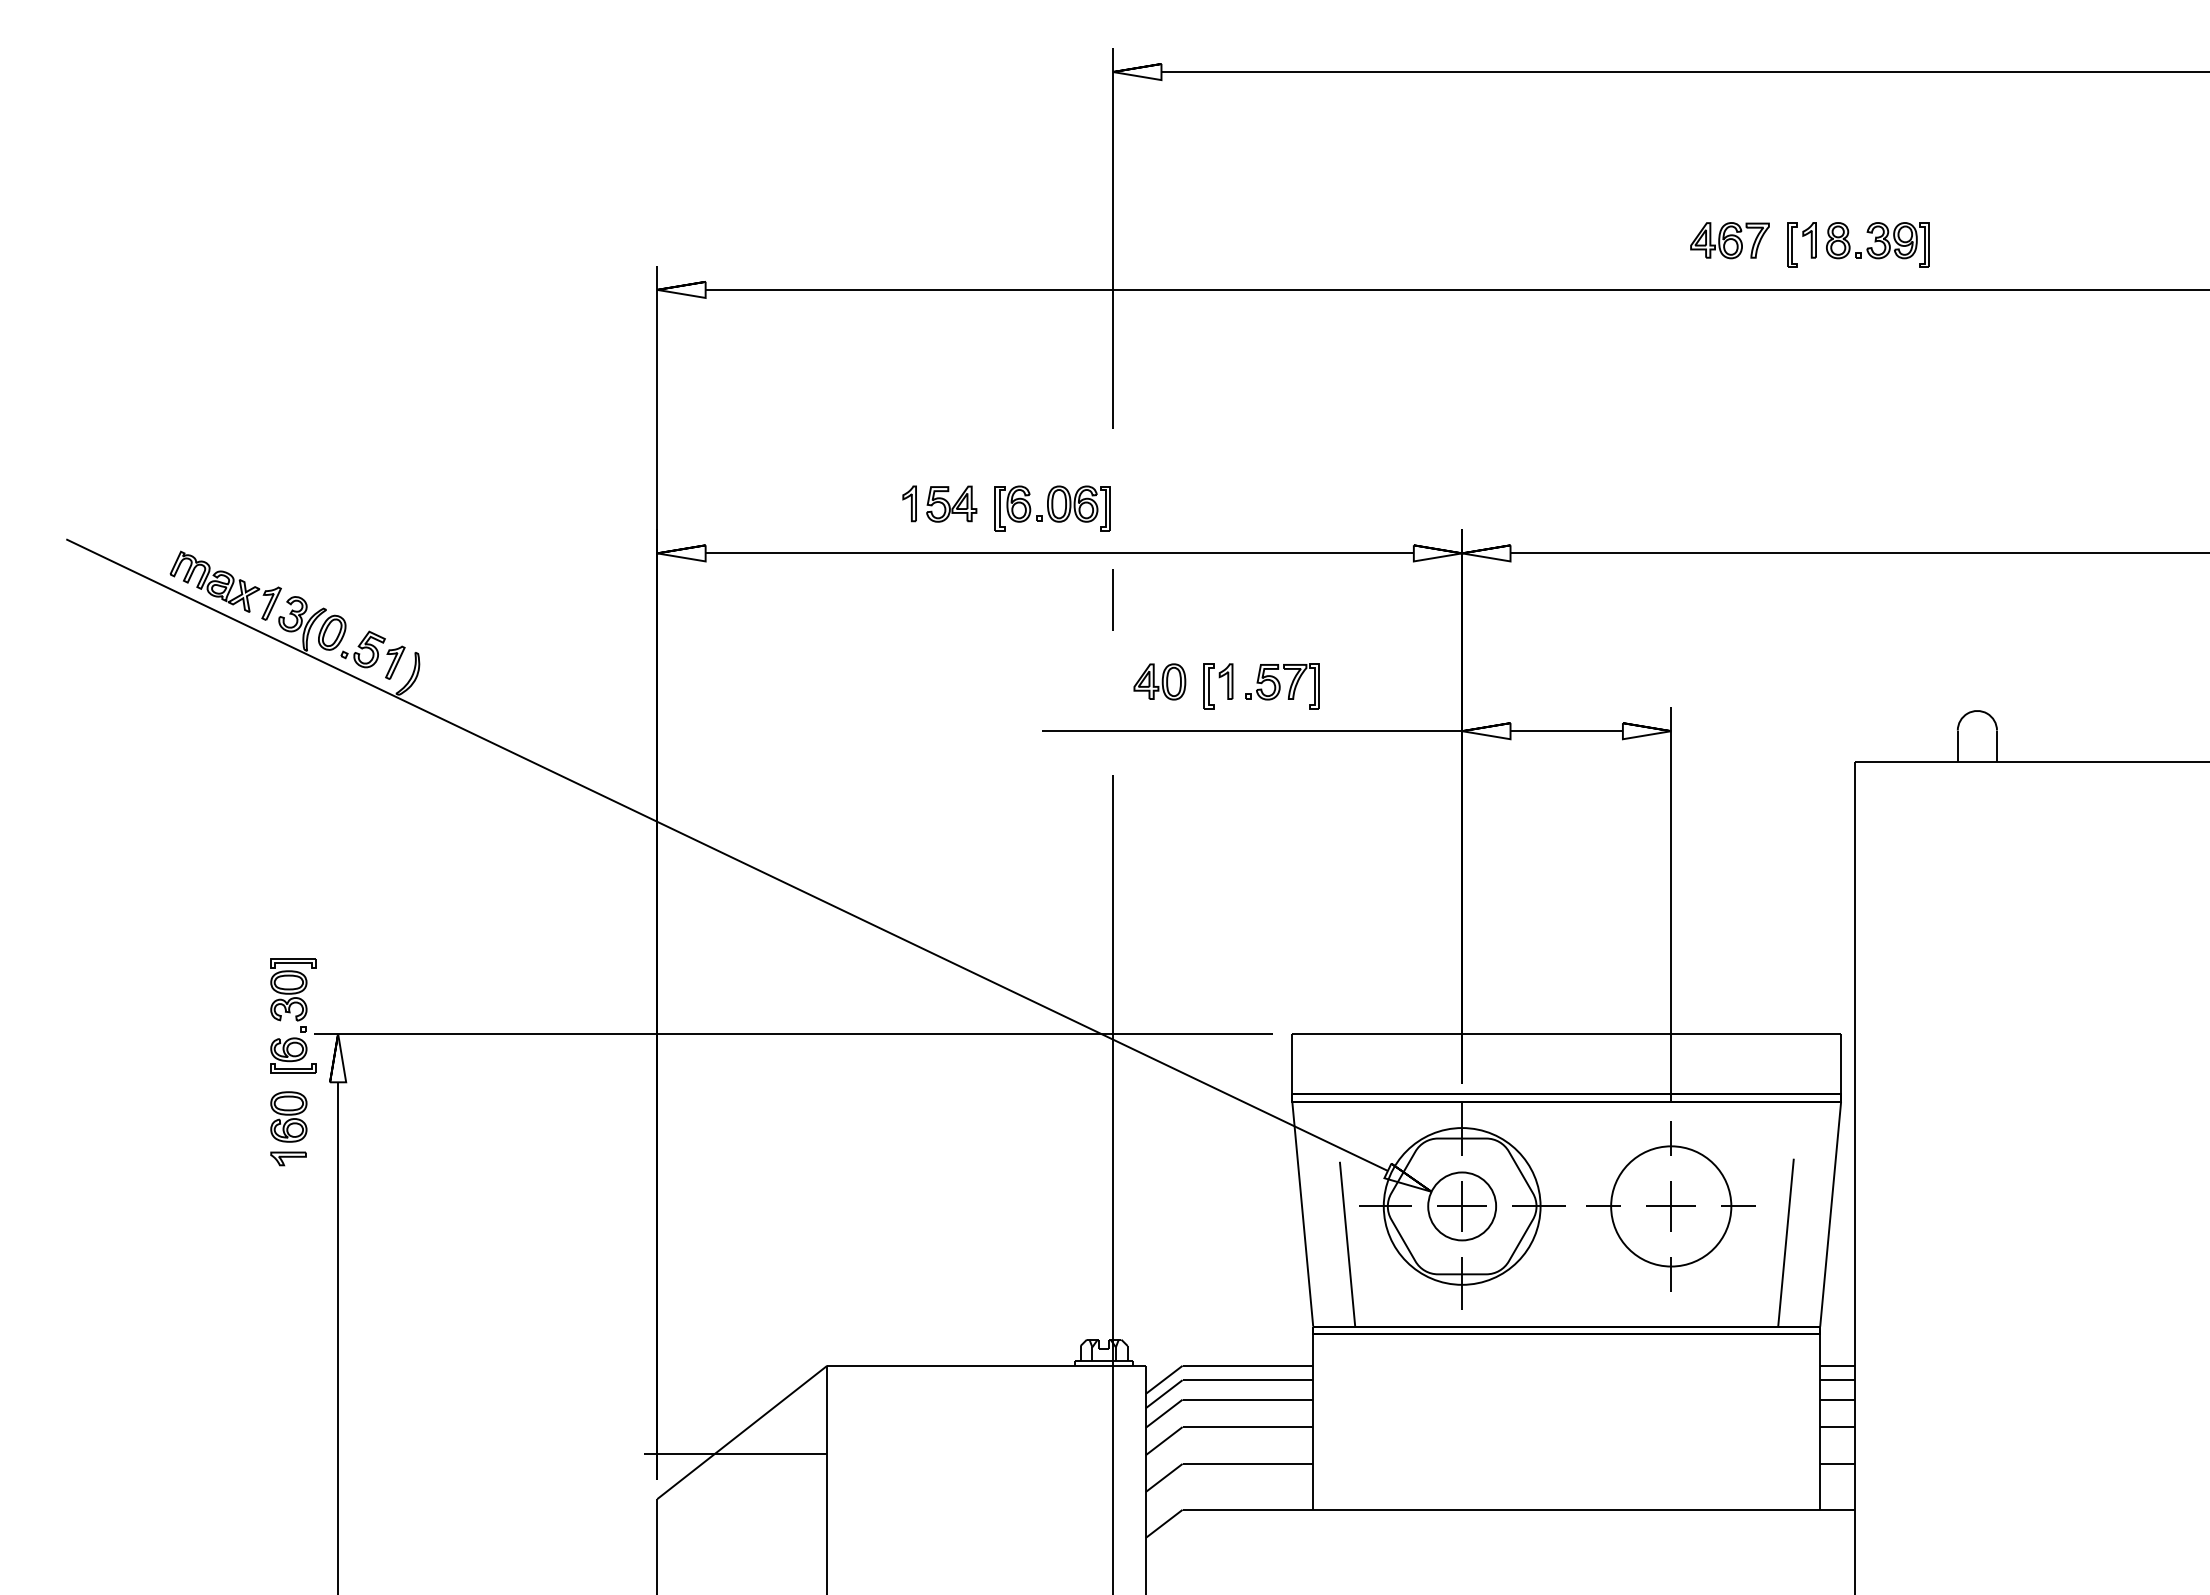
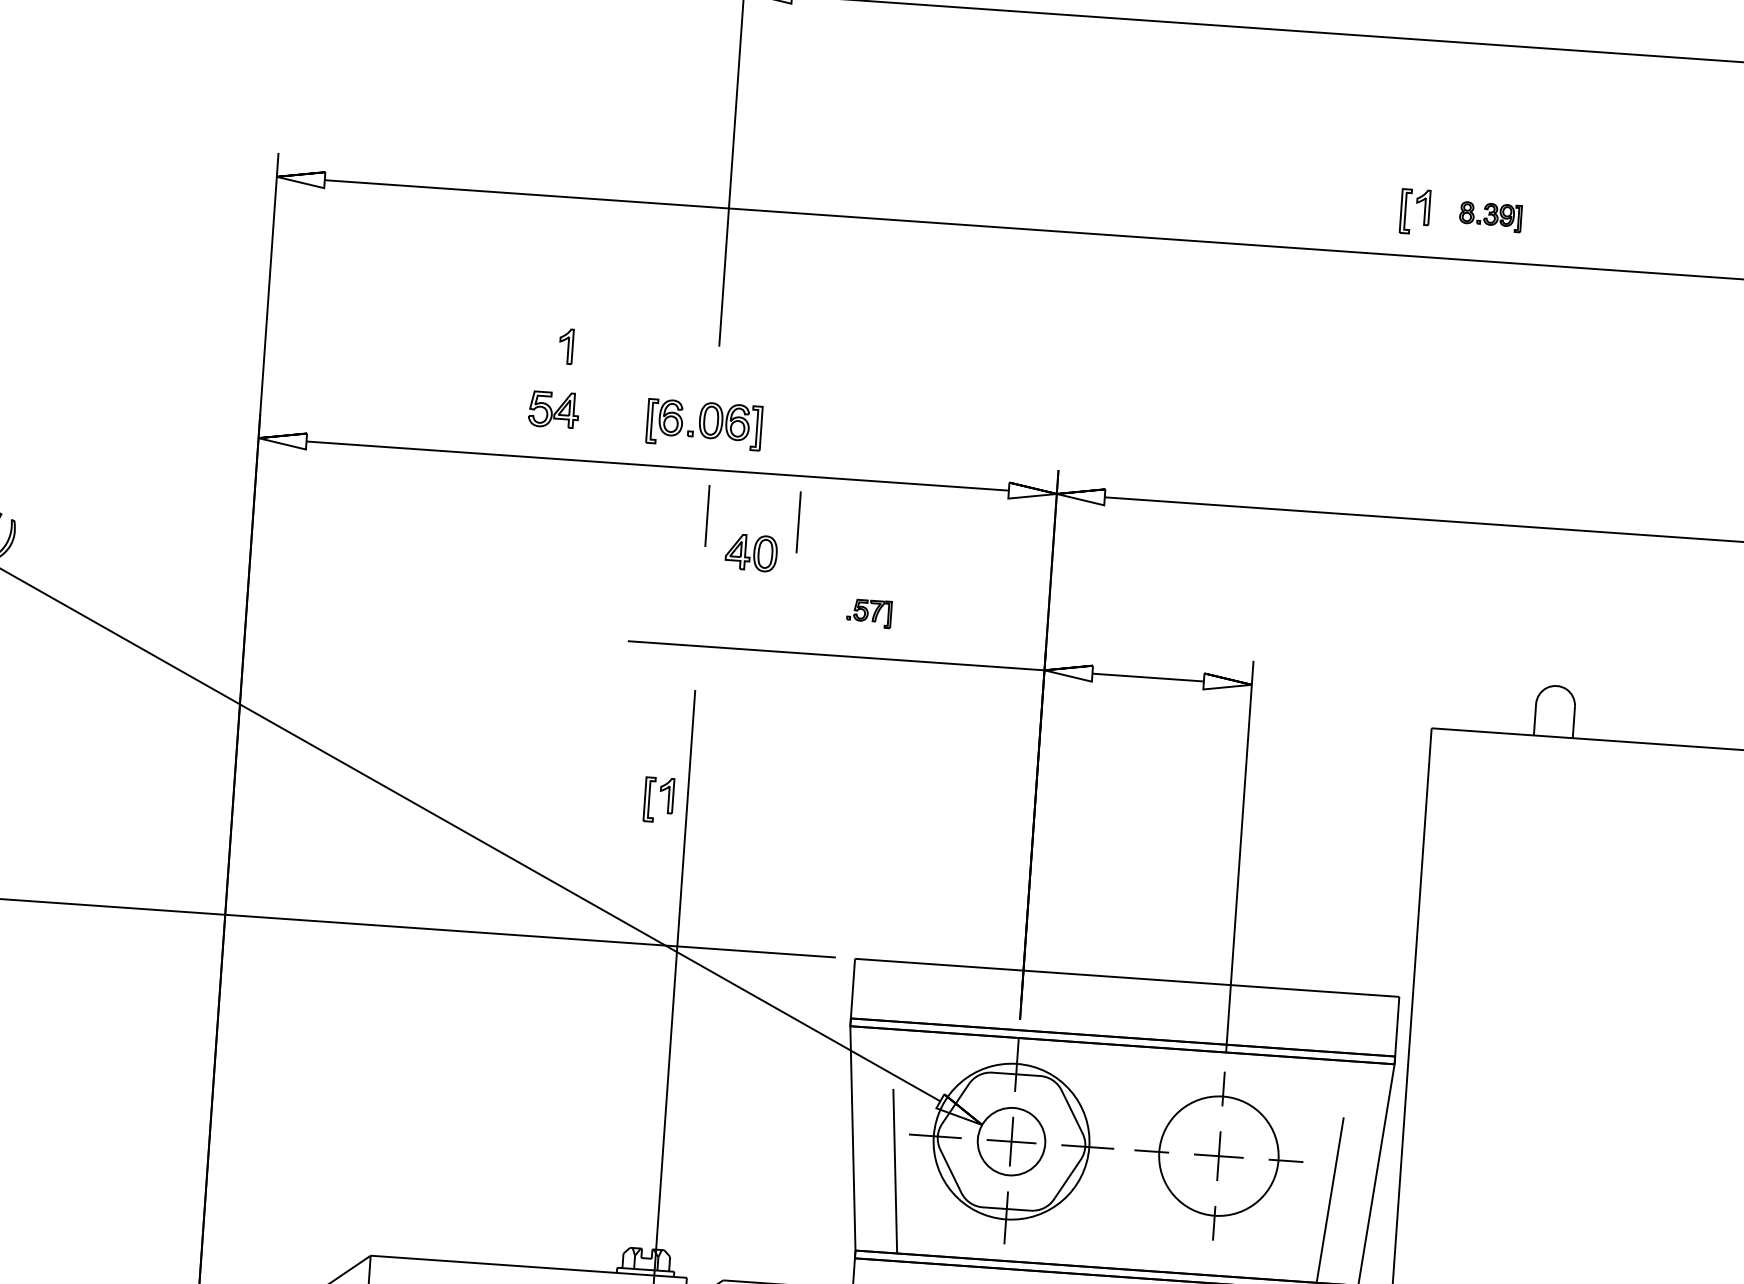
part: (1729, 240) -> (1343, 202), removed
part: (1877, 244) -> (1490, 216), size x0.6
part: (909, 503) -> (566, 346), moved
part: (1052, 508) -> (704, 424), moved
line: (1204, 599) -> (798, 521), added
part: (1219, 678) -> (660, 792), moved
part: (1159, 681) -> (751, 552), moved
part: (1282, 686) -> (869, 613), size x0.6

